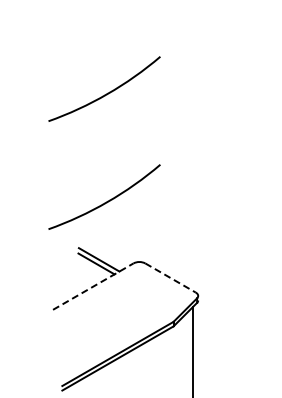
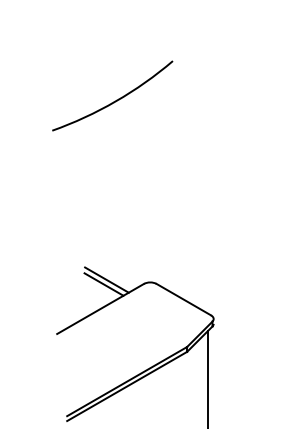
arc: (107, 200) -> (115, 216), removed
line: (170, 278) -> (183, 300), dashed -> solid
line: (93, 286) -> (100, 308), dashed -> solid

